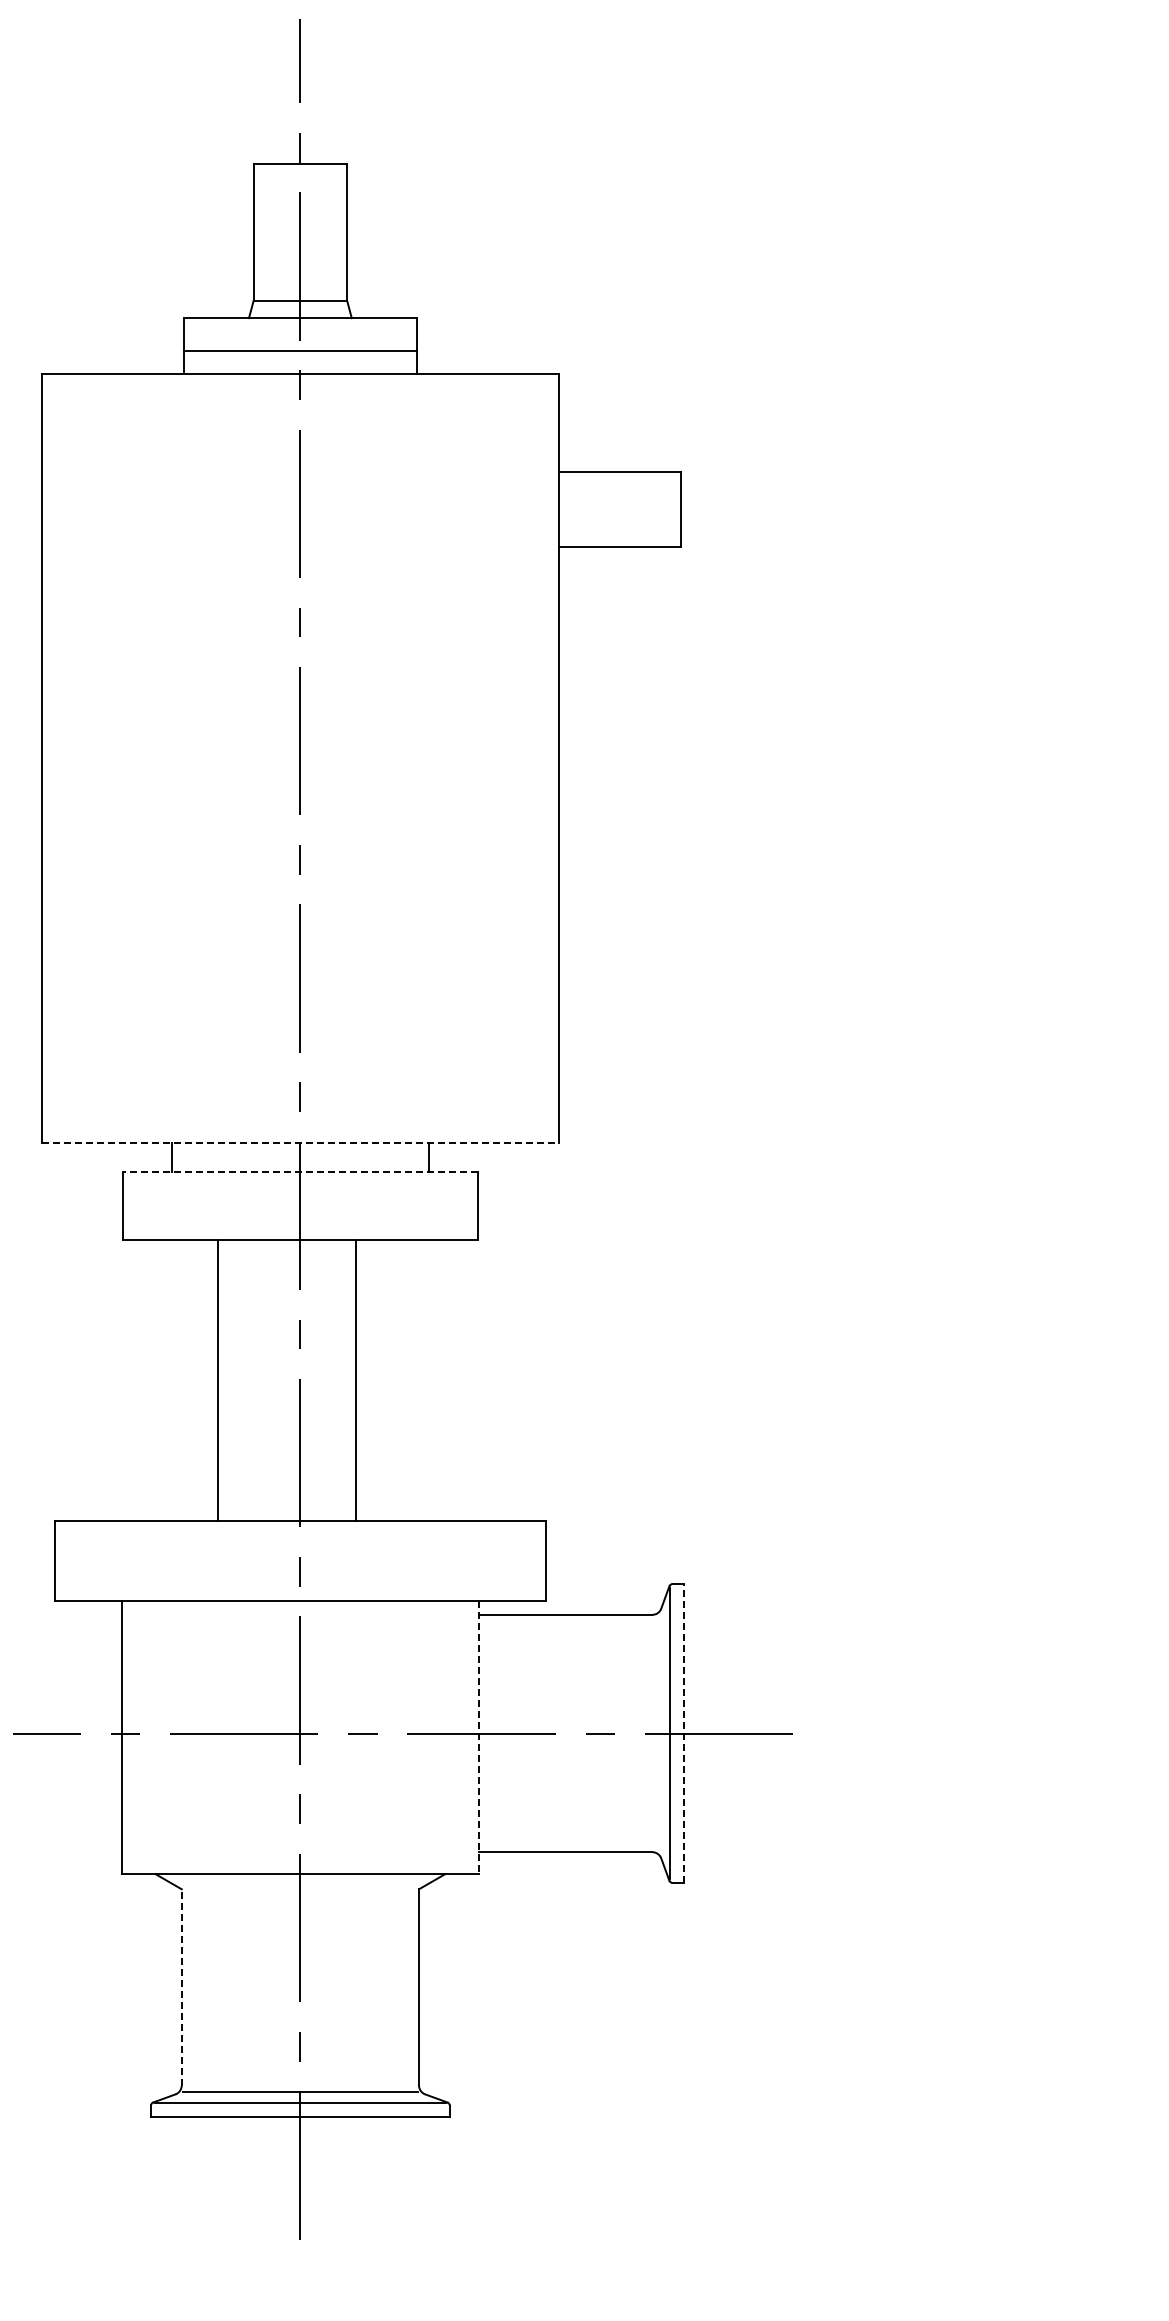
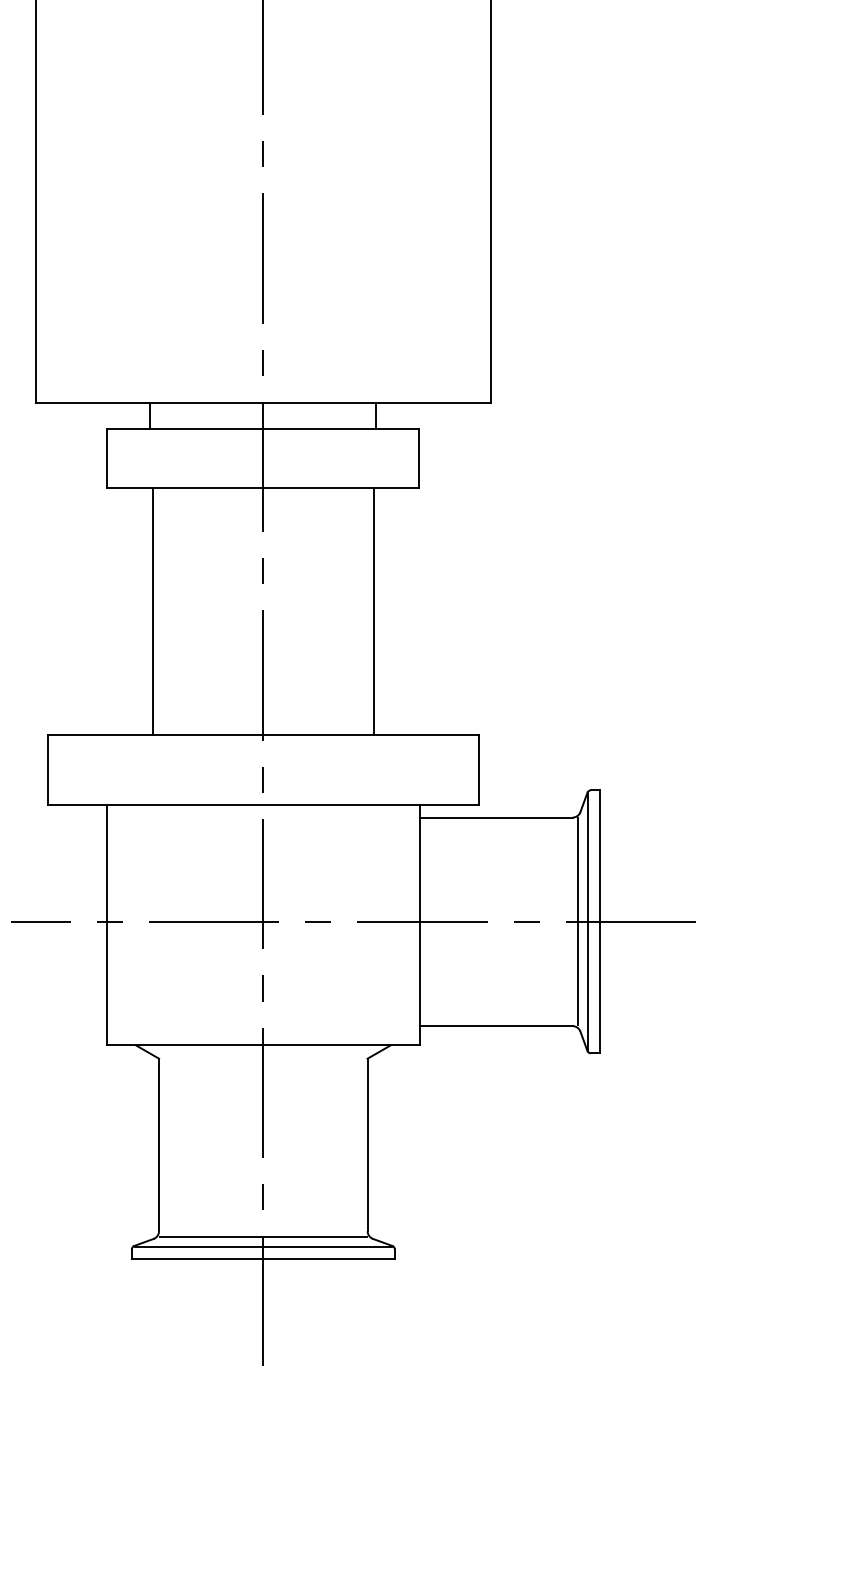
line: (300, 1142) -> (263, 402), dashed -> solid
line: (300, 1172) -> (263, 428), dashed -> solid
line: (218, 1380) -> (152, 611), moved
line: (355, 1380) -> (374, 611), moved
line: (659, 1733) -> (578, 921), added
line: (683, 1733) -> (599, 921), dashed -> solid
line: (478, 1737) -> (419, 925), dashed -> solid
line: (181, 1986) -> (158, 1144), dashed -> solid

